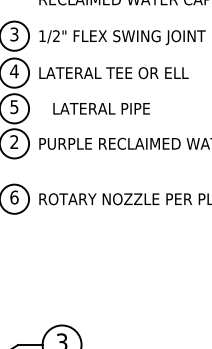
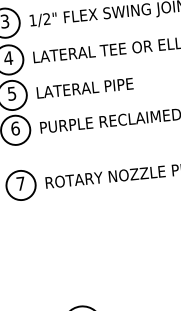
text: (101, 108) -> (84, 88), moved
text: (14, 142) -> (15, 129), 2 -> 6
text: (14, 197) -> (20, 183), 6 -> 7

